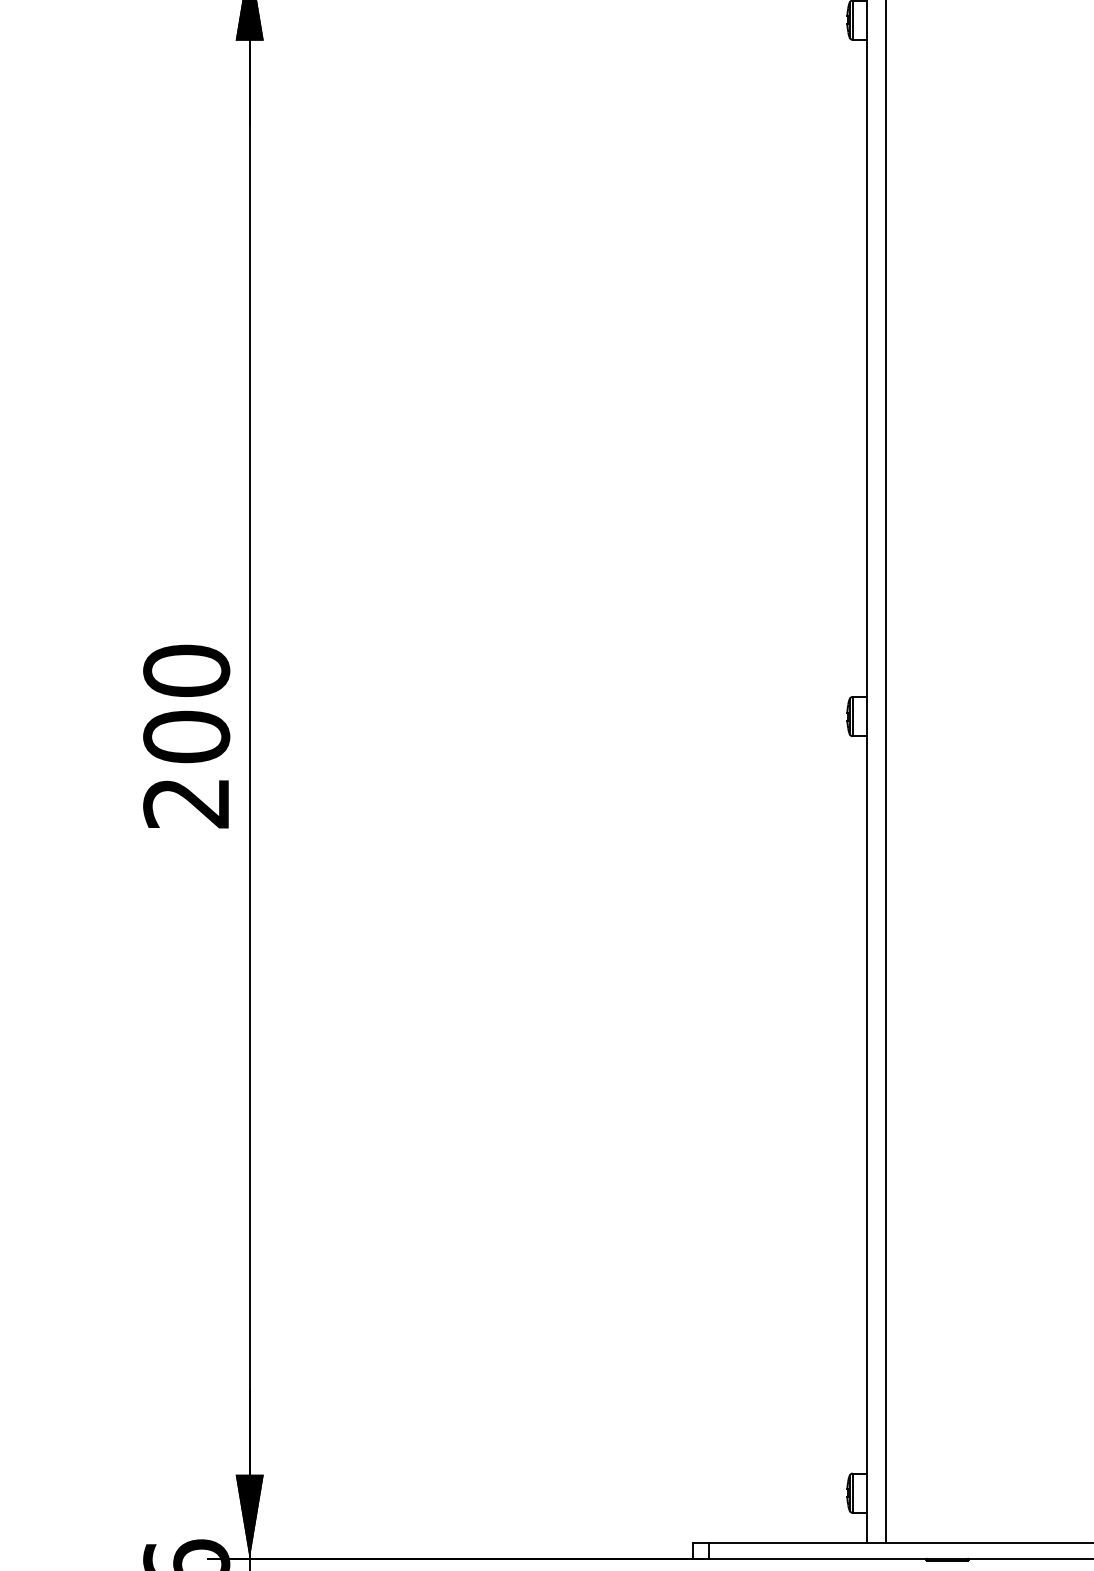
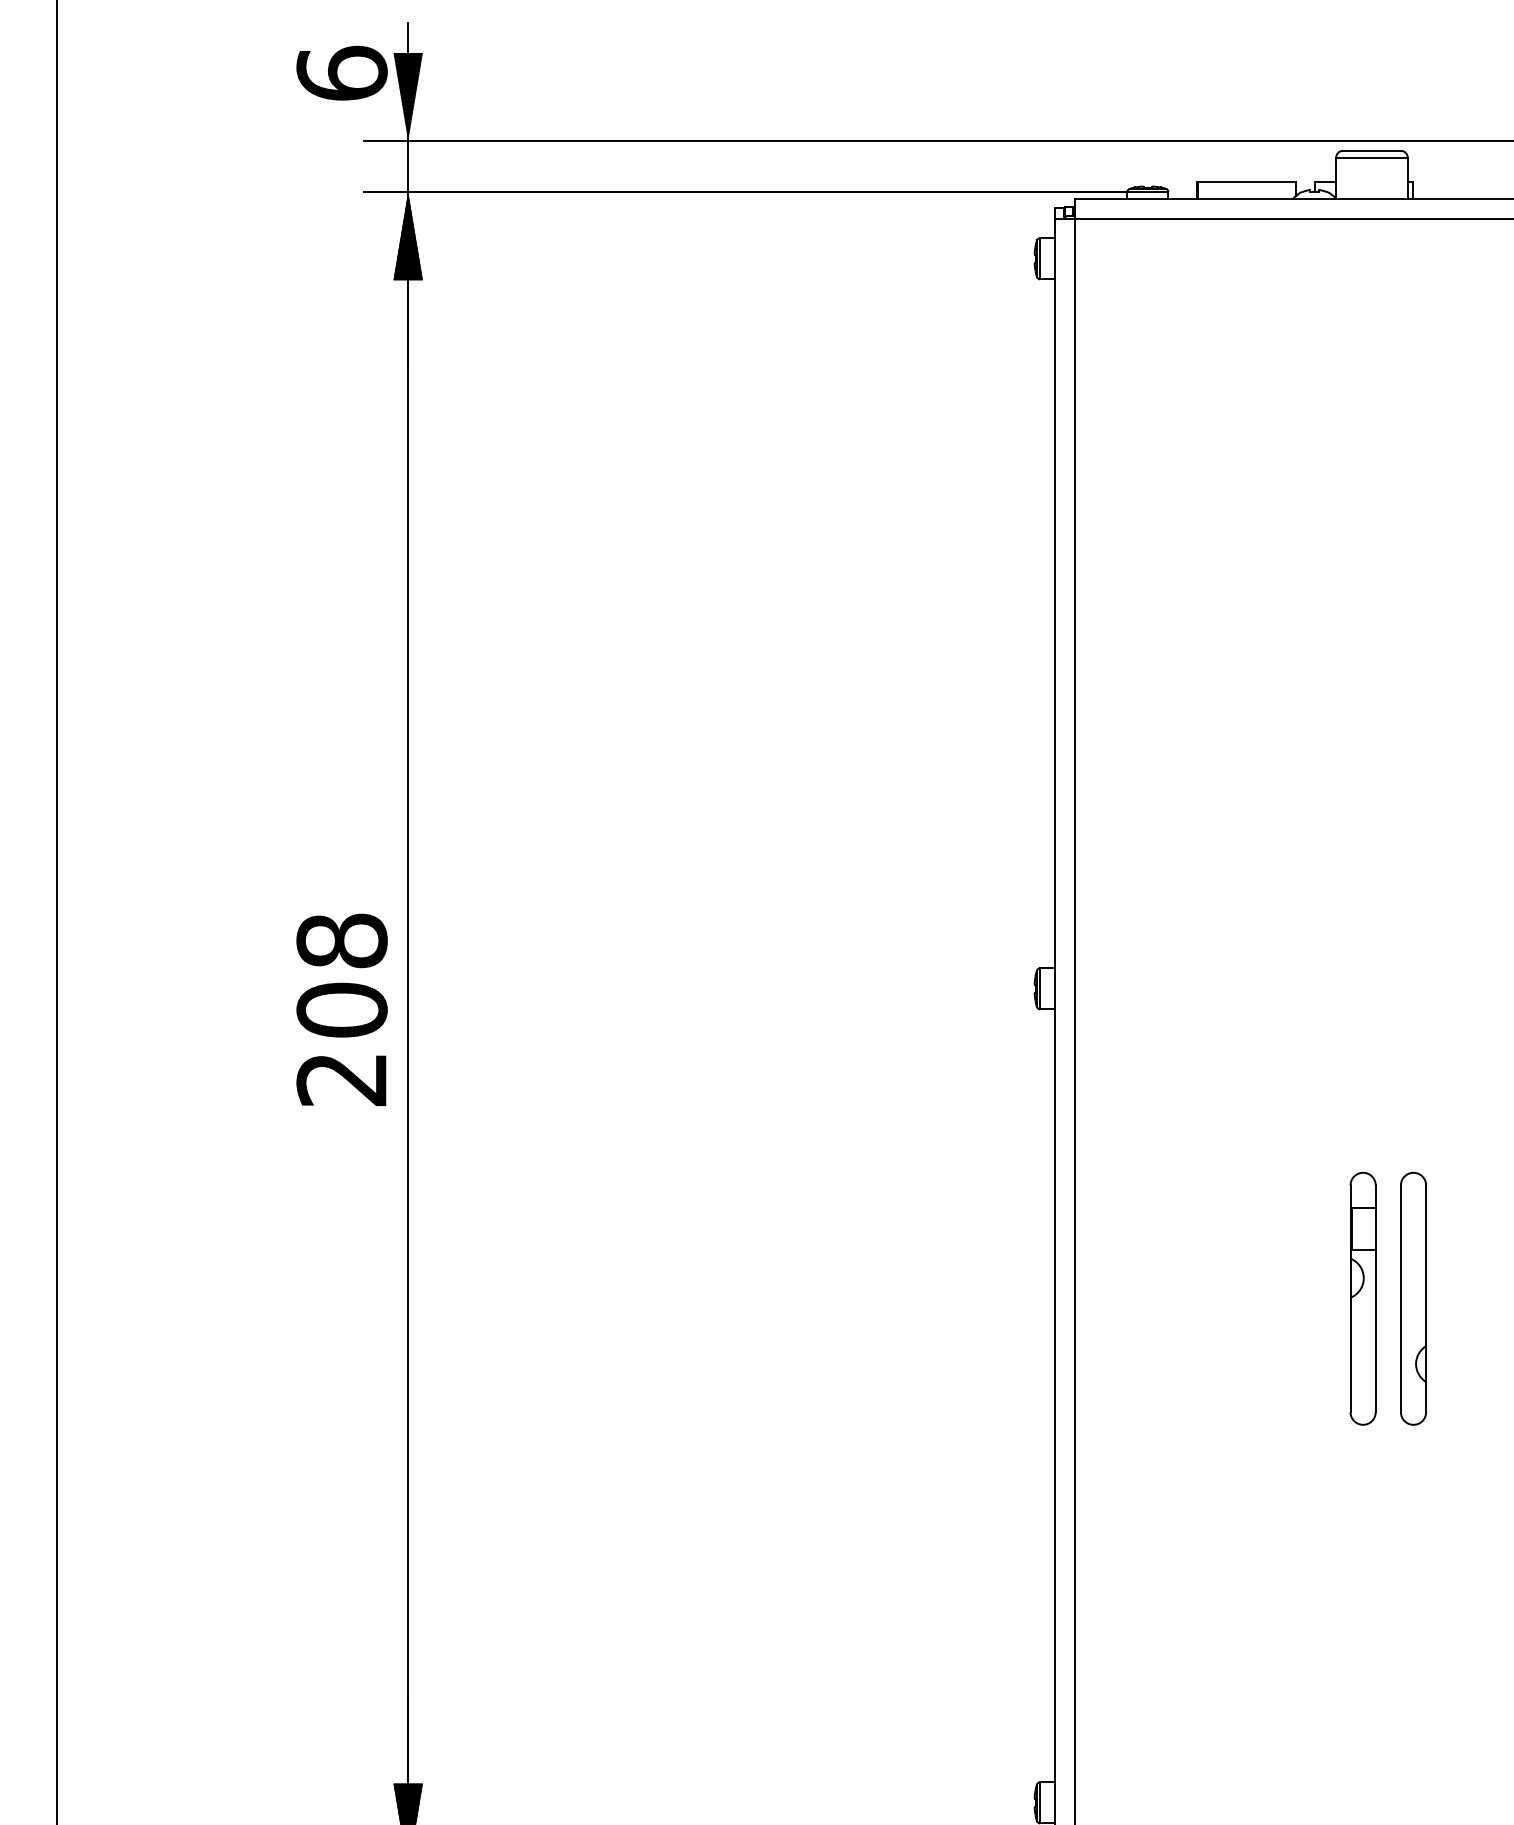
text: (186, 670) -> (341, 940), 200 -> 208

